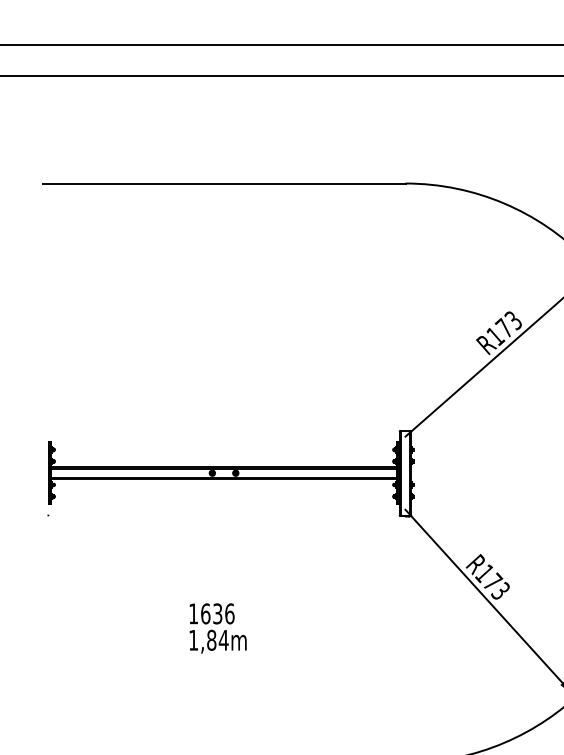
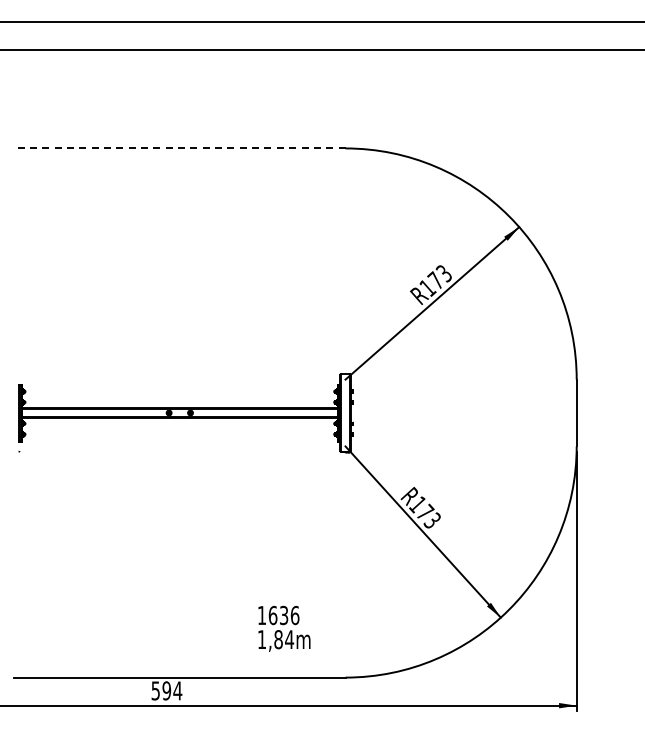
line: (223, 183) -> (179, 148), solid -> dashed
text: (218, 628) -> (284, 628), moved

